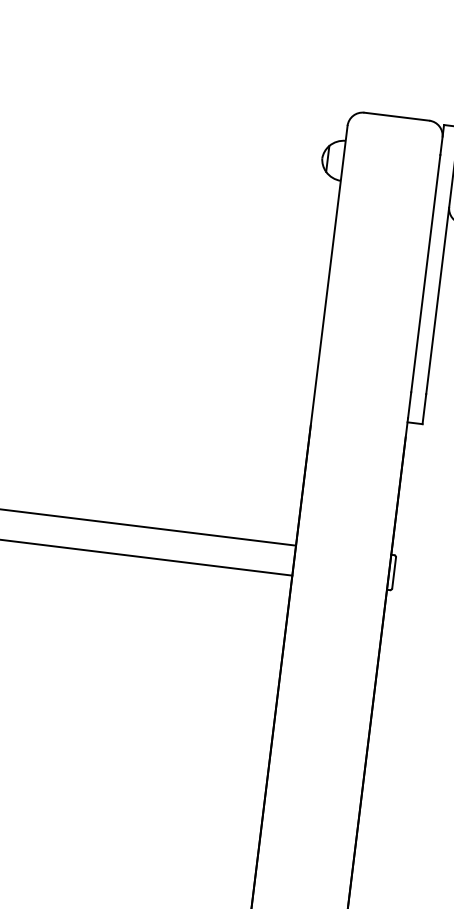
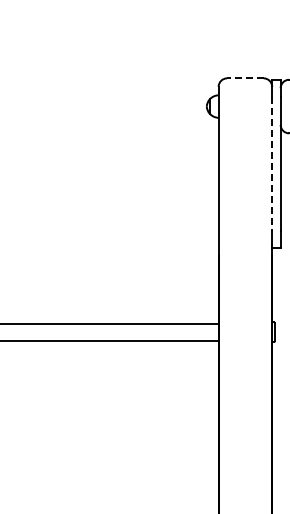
line: (395, 116) -> (244, 78), solid -> dashed
line: (426, 273) -> (272, 163), solid -> dashed

